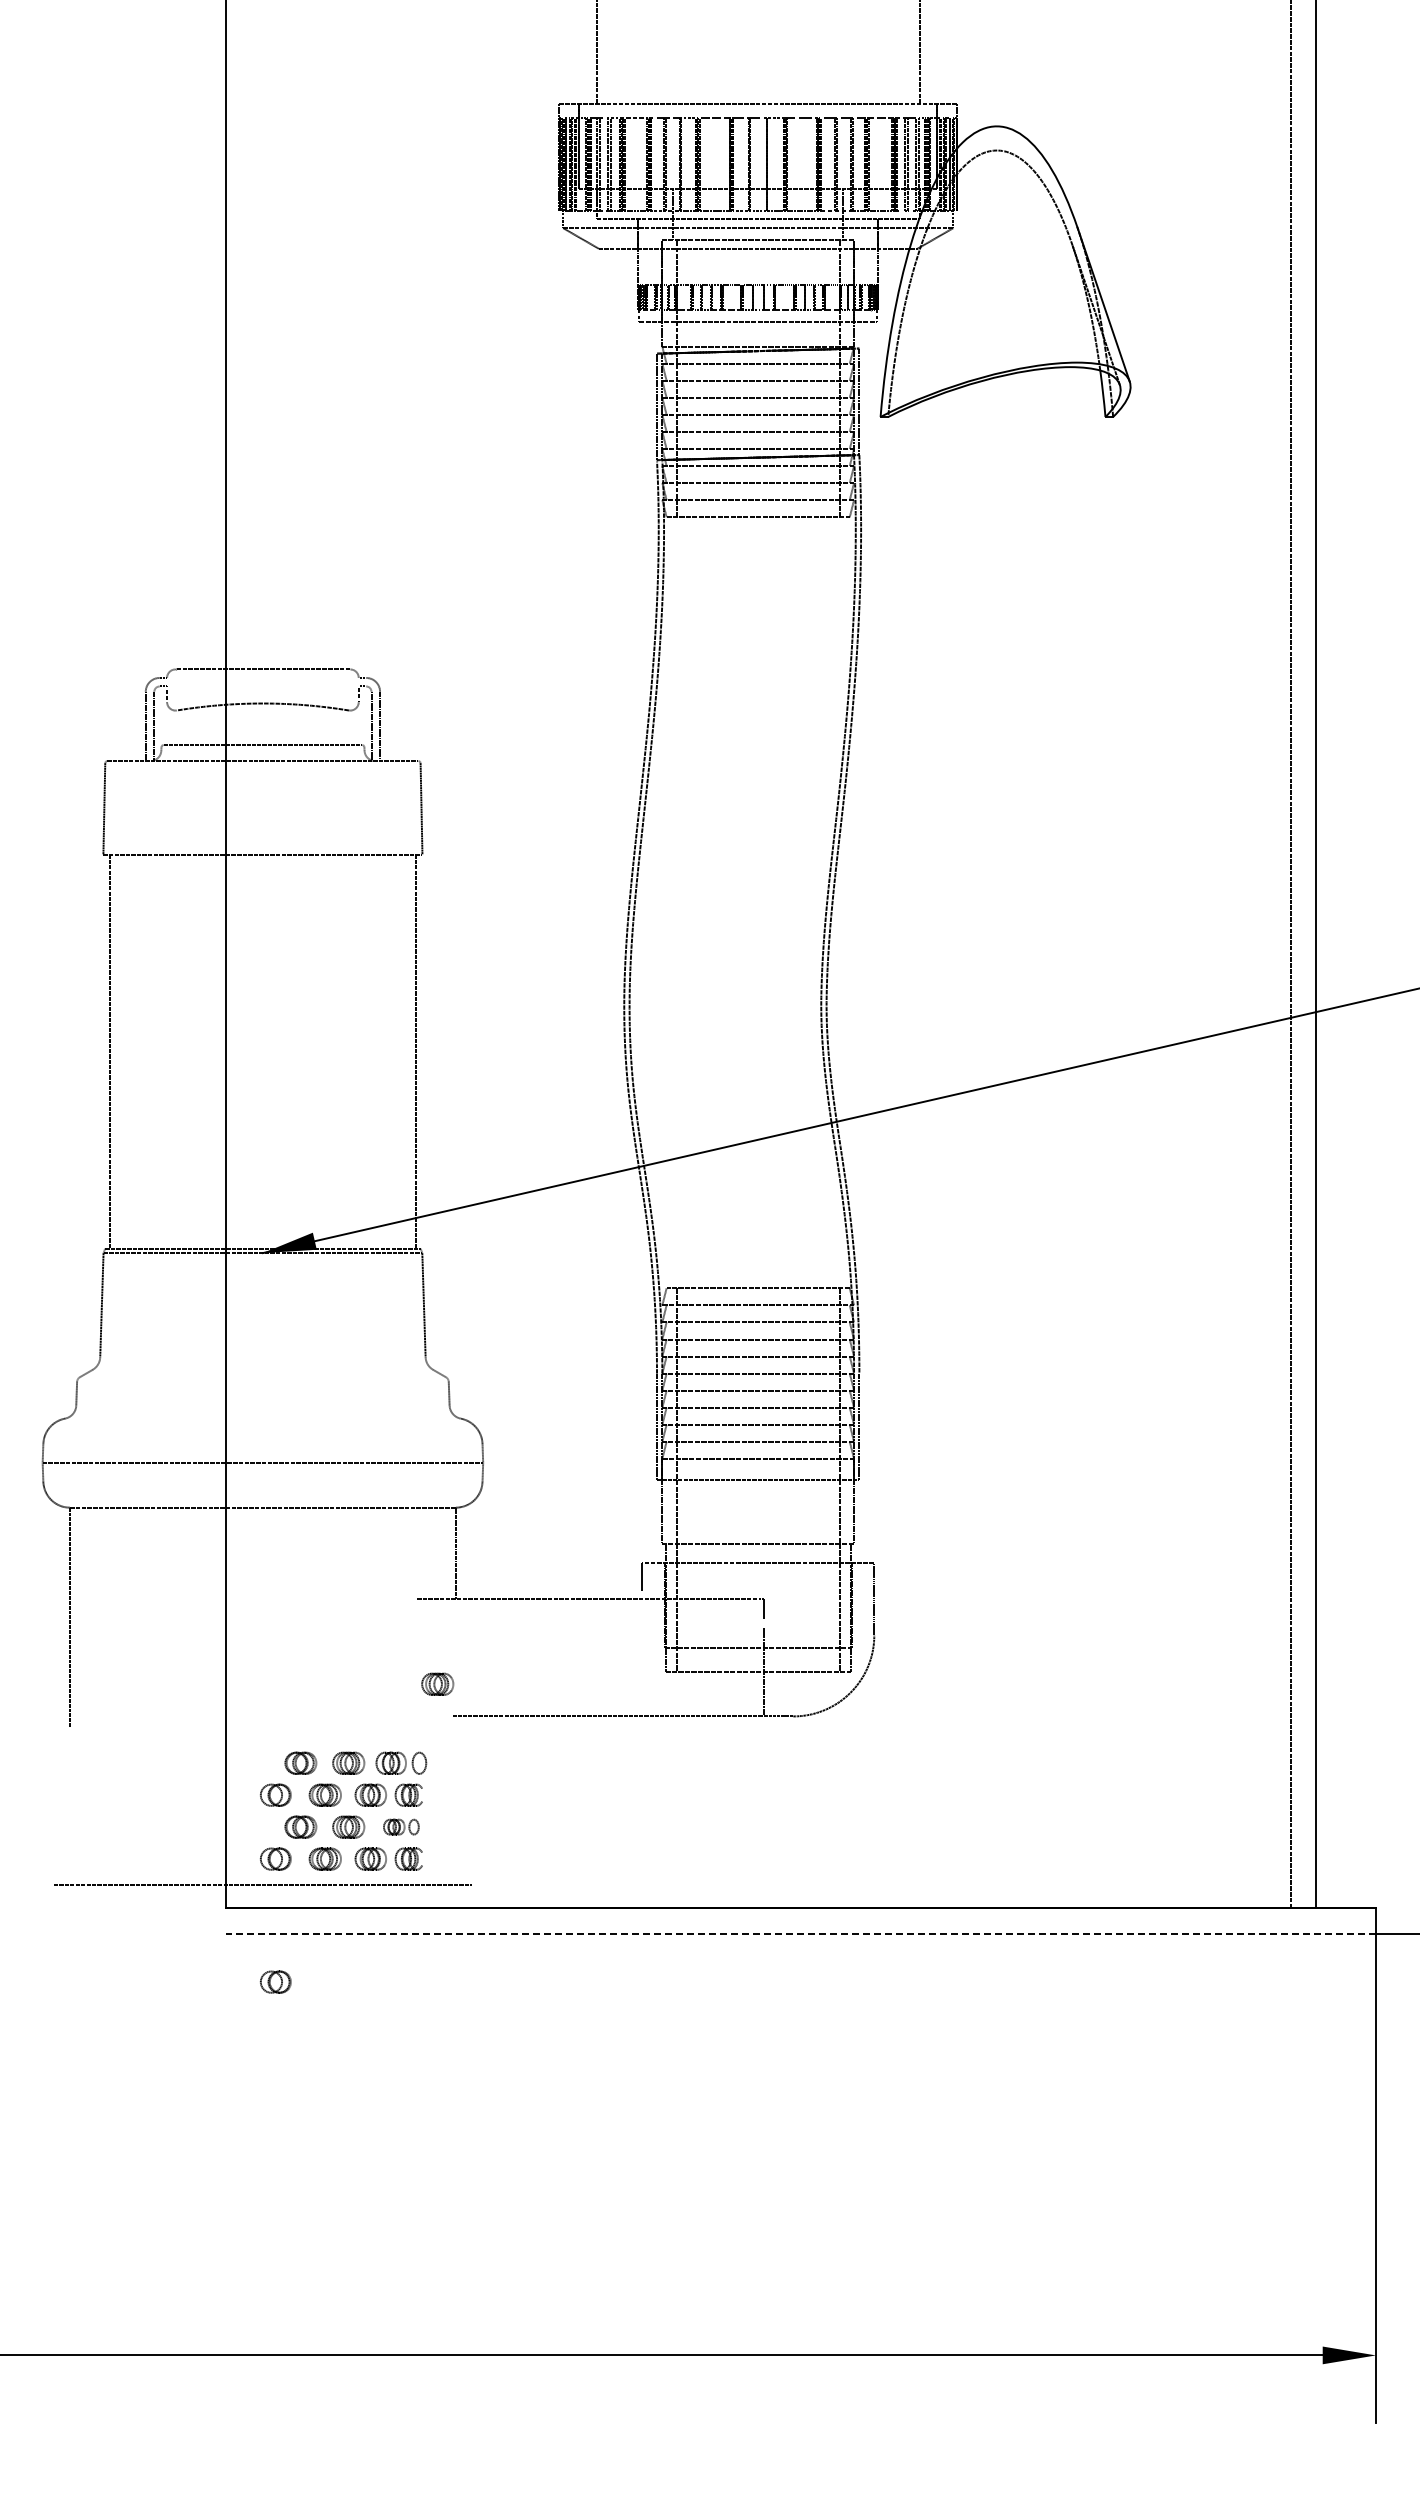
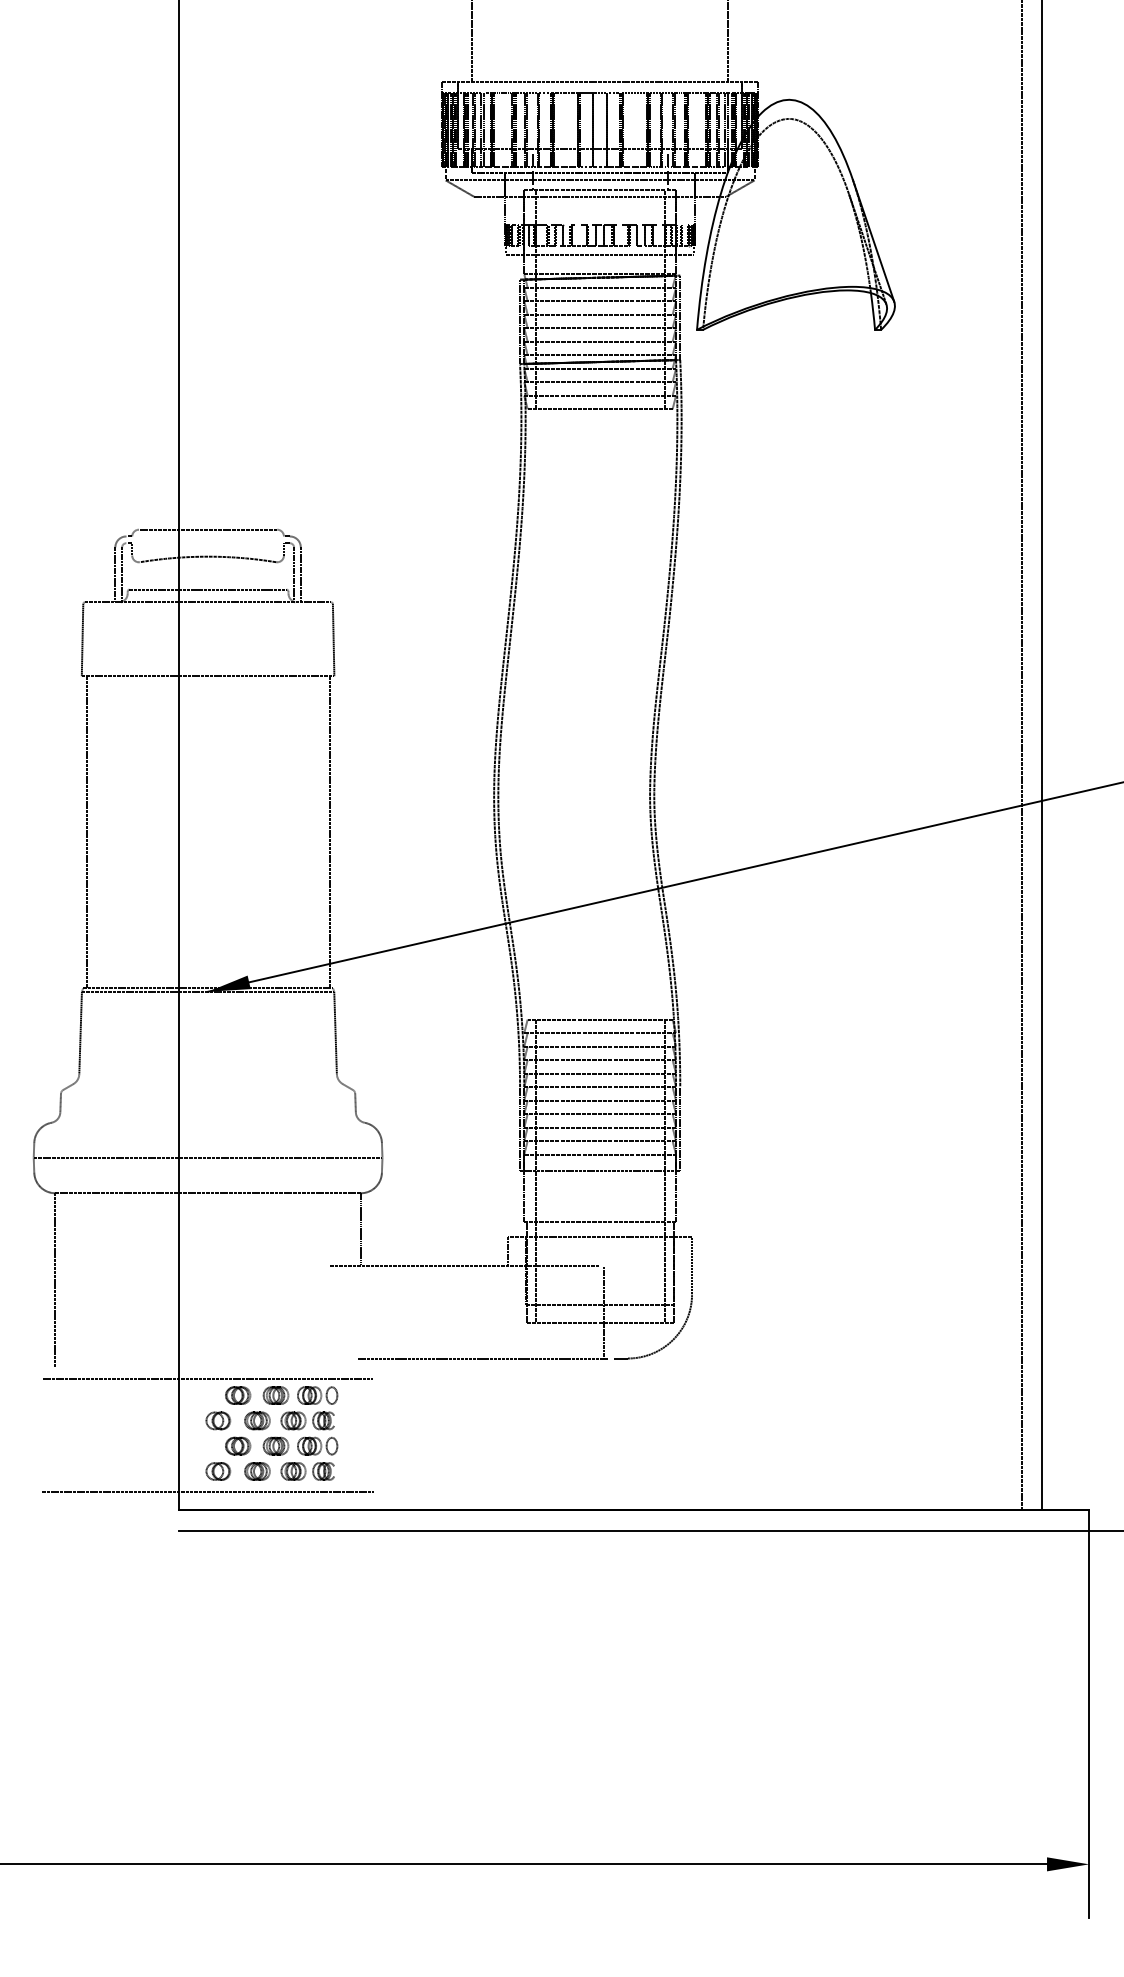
part: (437, 1683) -> (346, 1332), removed
line: (262, 1741) -> (207, 1378), added
part: (401, 1826) -> (317, 1445), size x1.43
line: (800, 1933) -> (633, 1530), dashed -> solid
part: (275, 1981) -> (218, 1568), removed

